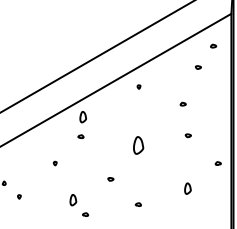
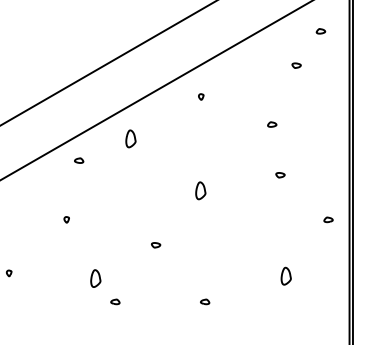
part: (82, 117) -> (129, 139), moved
part: (80, 136) -> (78, 160), moved
part: (138, 145) -> (200, 190), size x0.62
part: (187, 188) -> (285, 275), moved
part: (137, 204) -> (203, 301), moved

